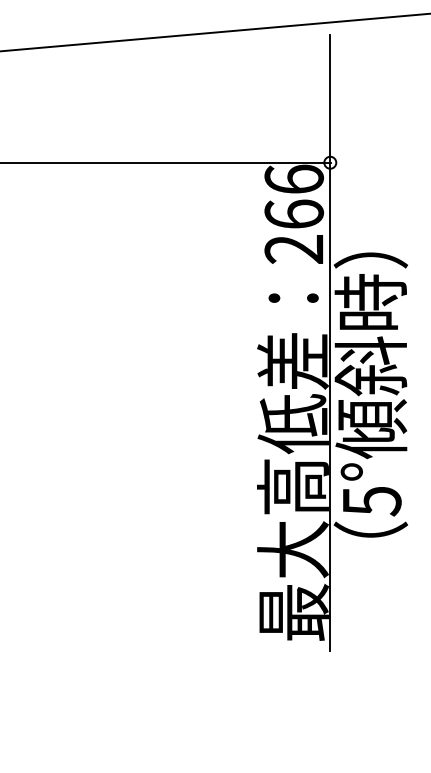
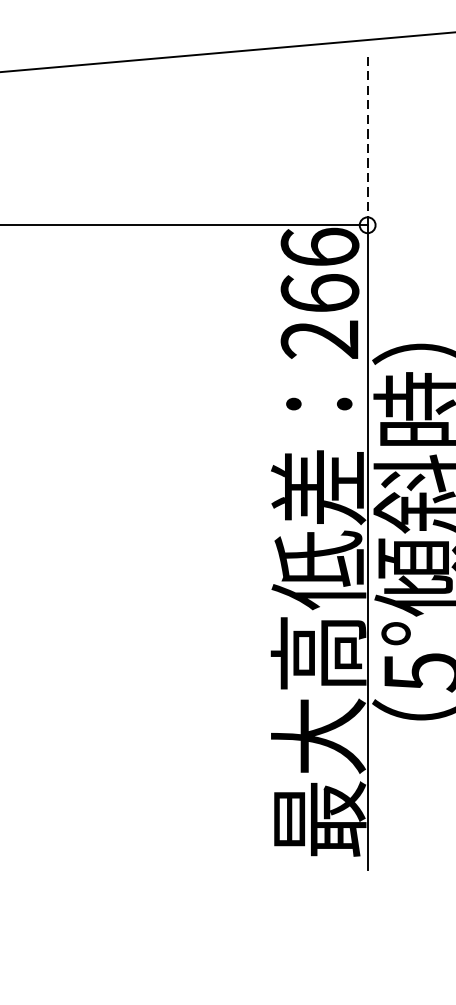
line: (330, 98) -> (367, 140), solid -> dashed

